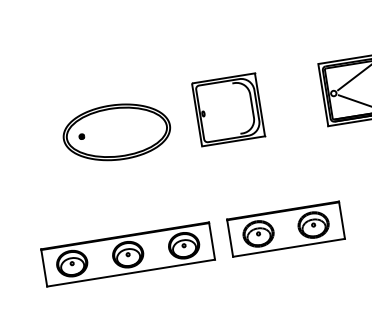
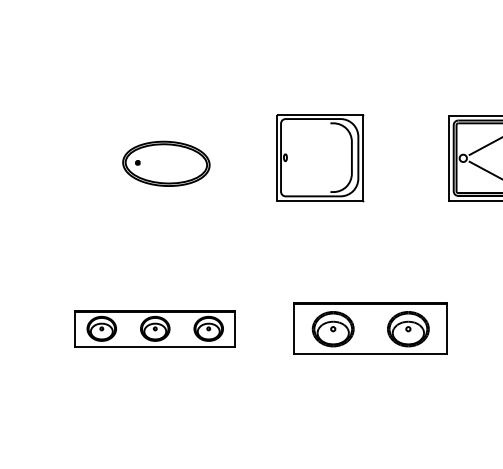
part: (117, 132) -> (166, 163), size x0.6
part: (128, 254) -> (155, 328), size x0.7

